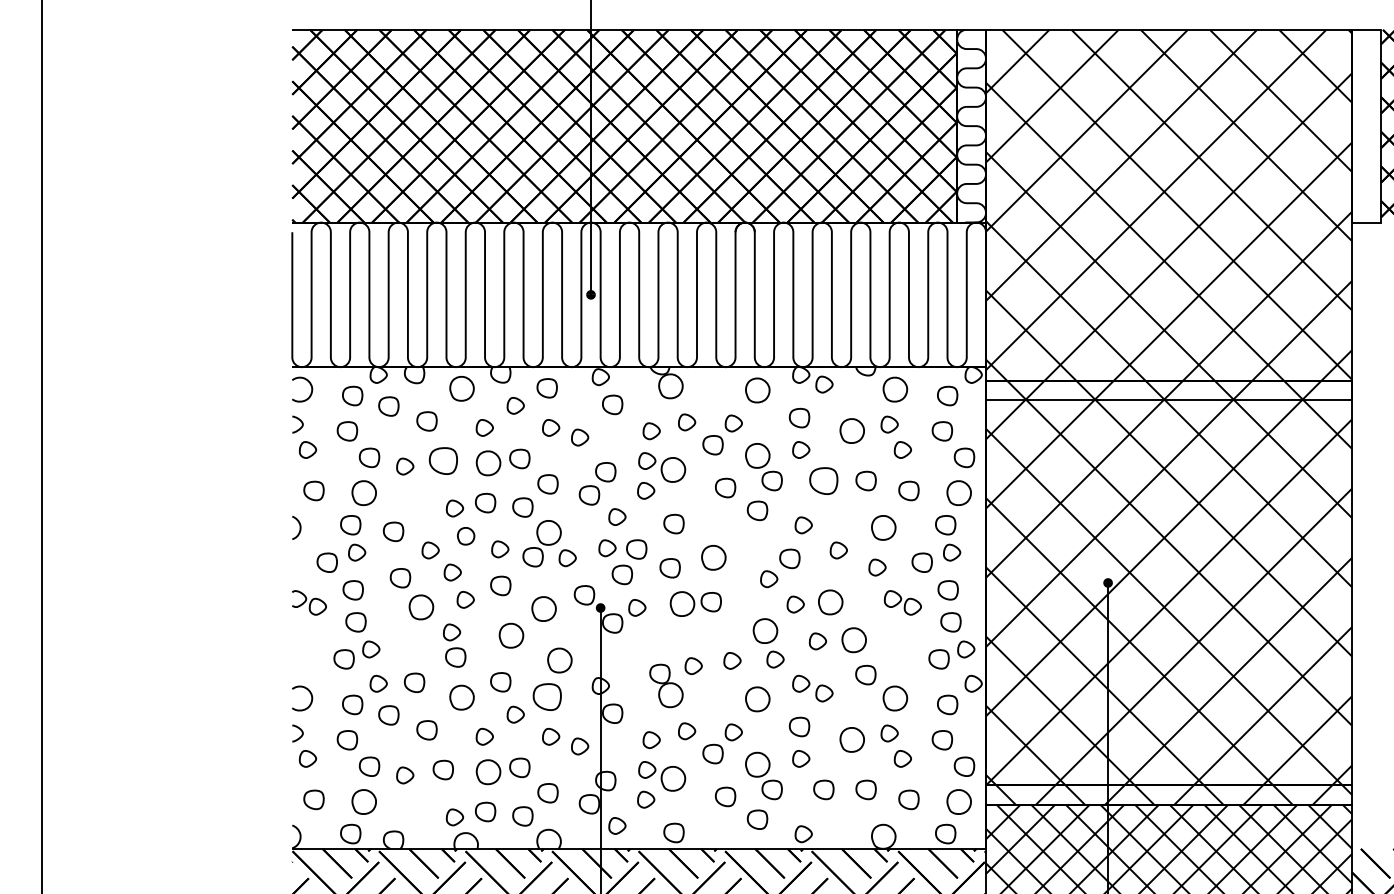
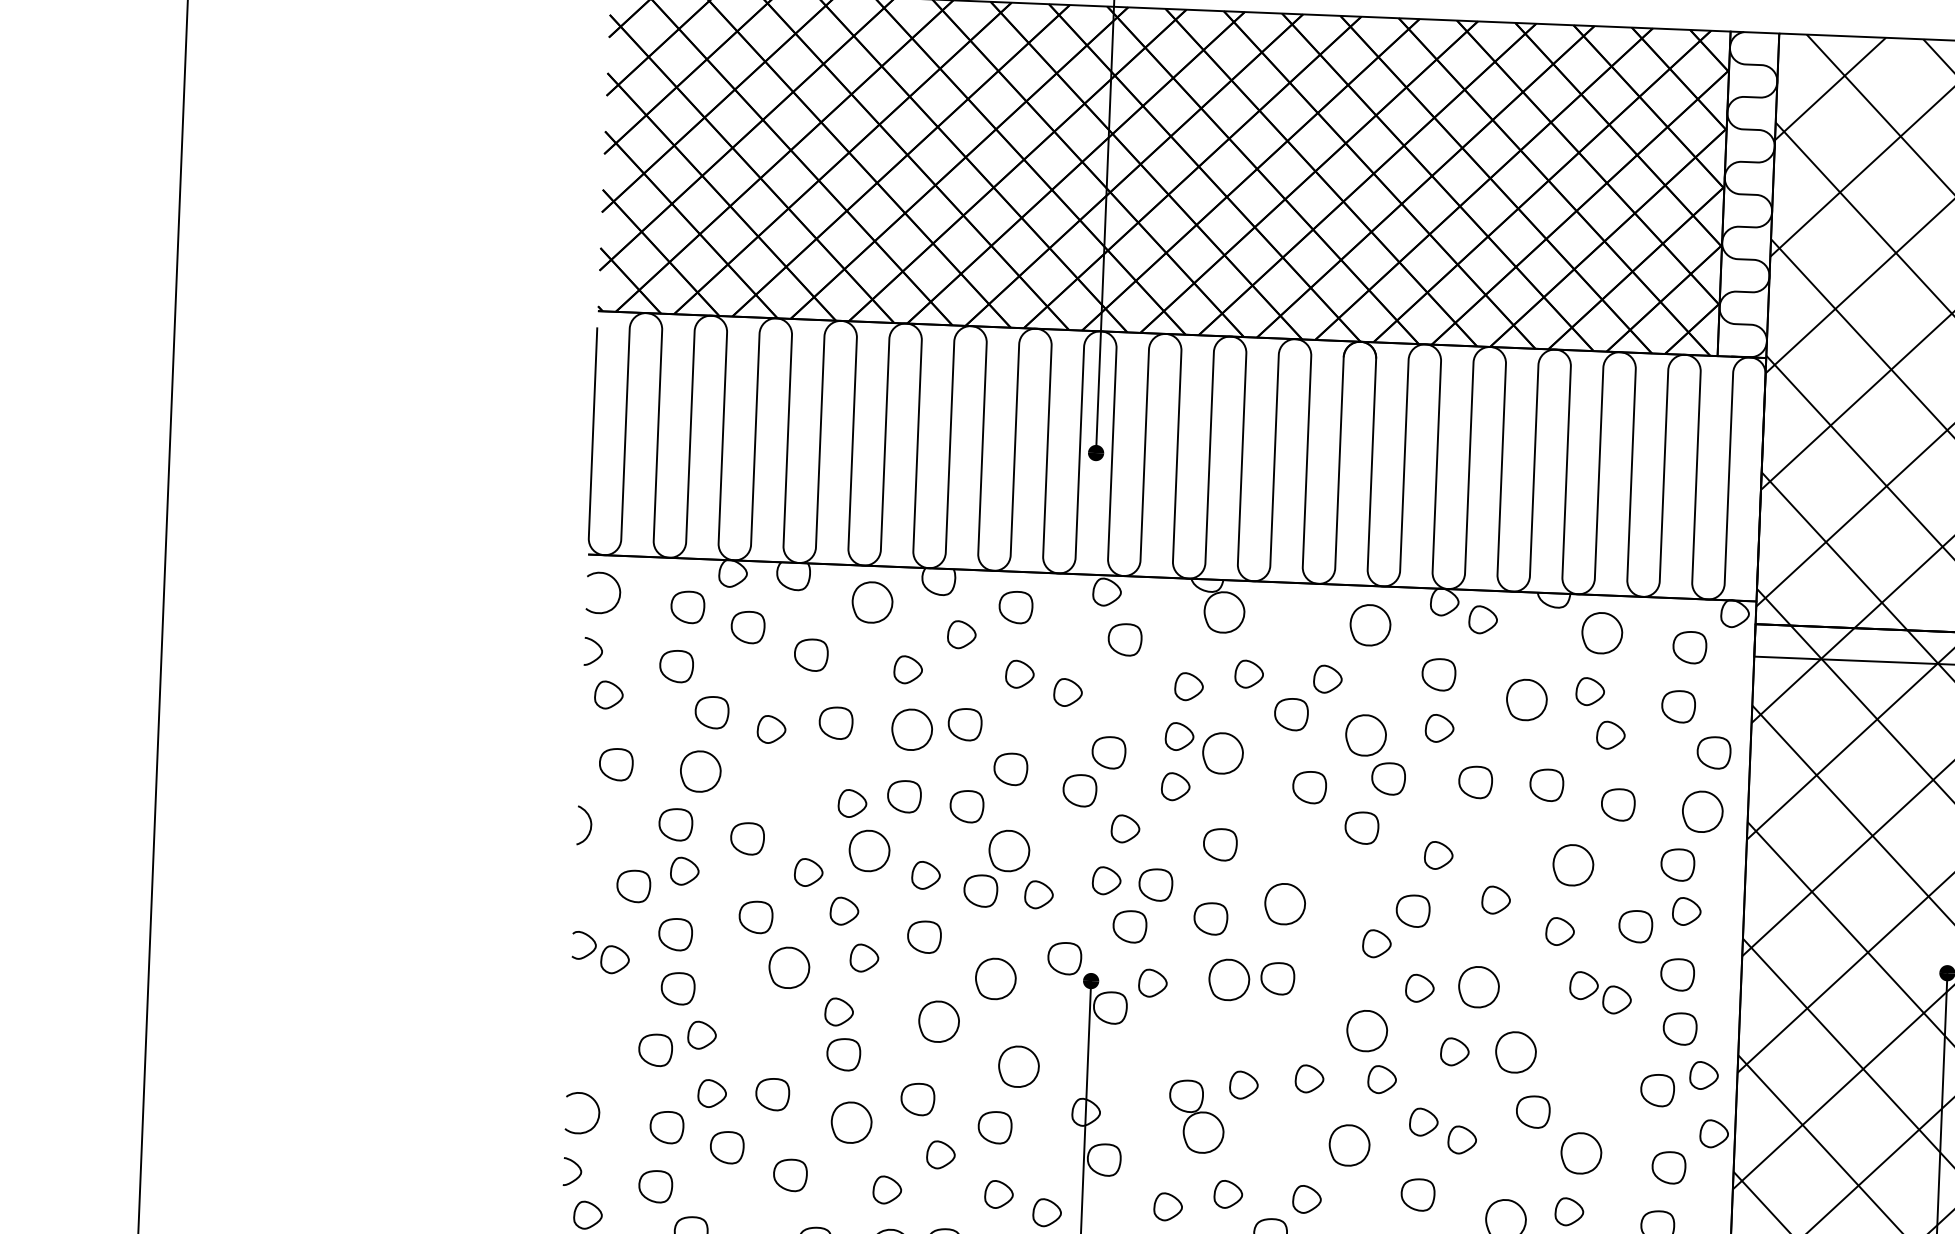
part: (442, 461) -> (834, 723), size x0.71
part: (823, 480) -> (1475, 781), size x0.71
part: (465, 536) -> (868, 851), size x1.43
part: (546, 697) -> (993, 1128), size x0.71

